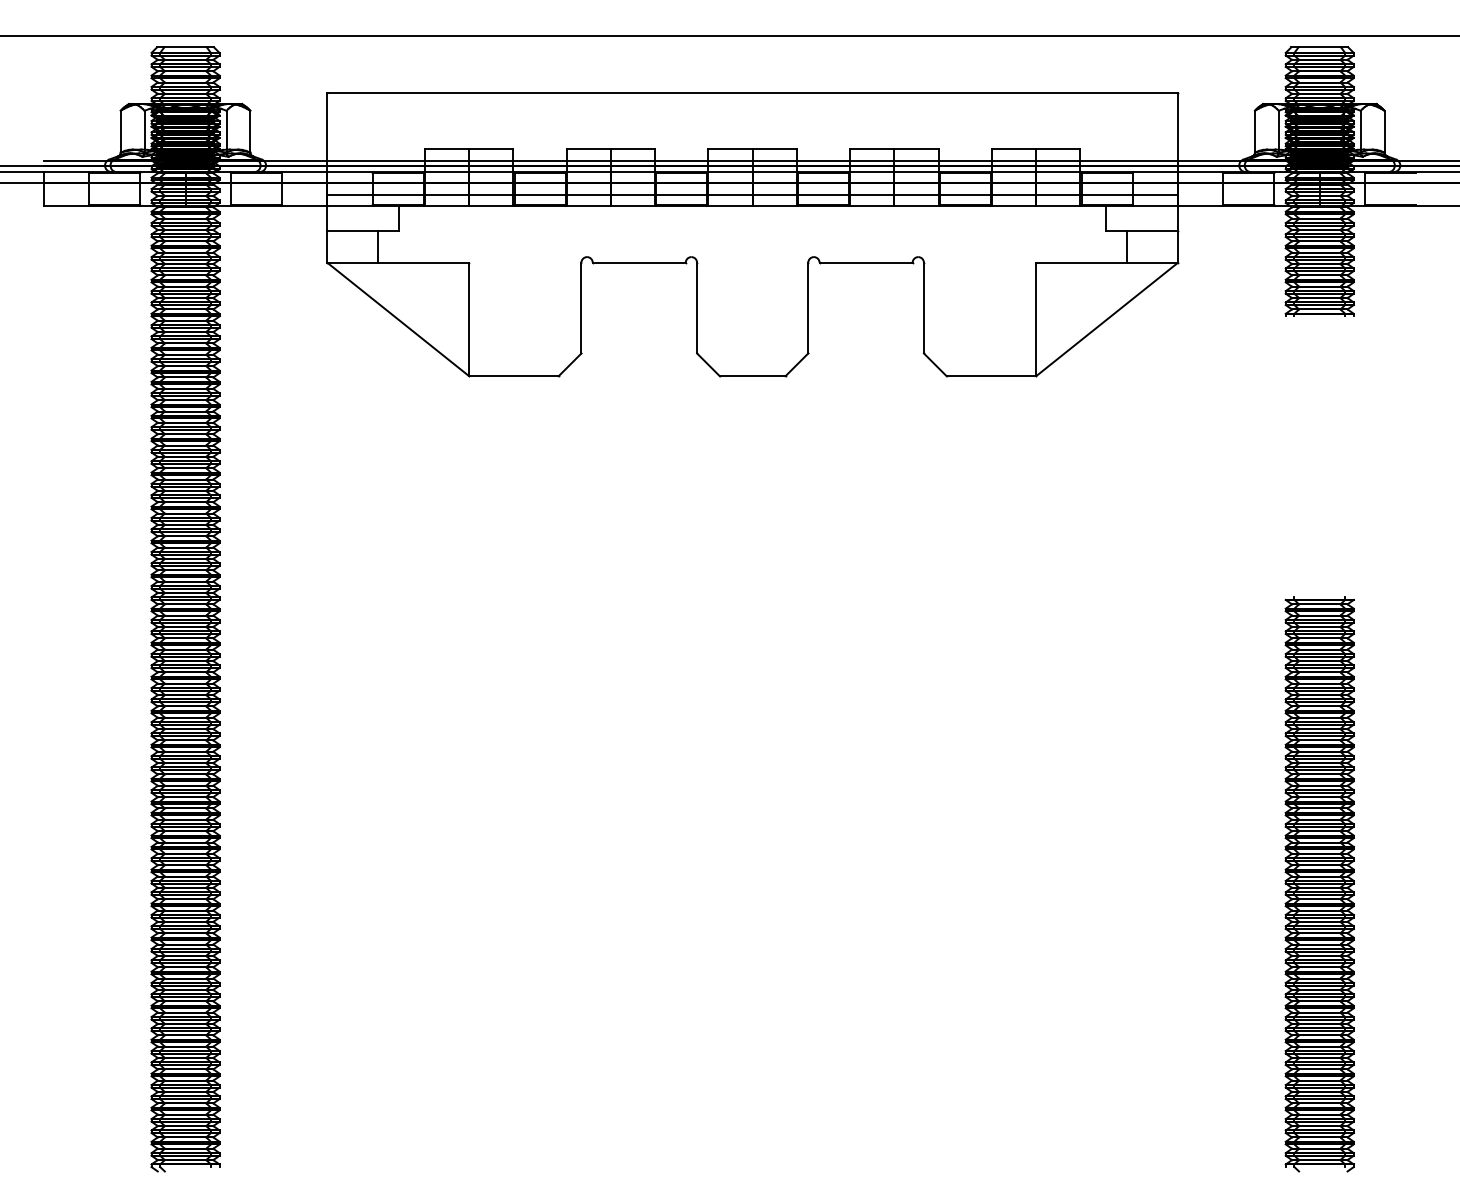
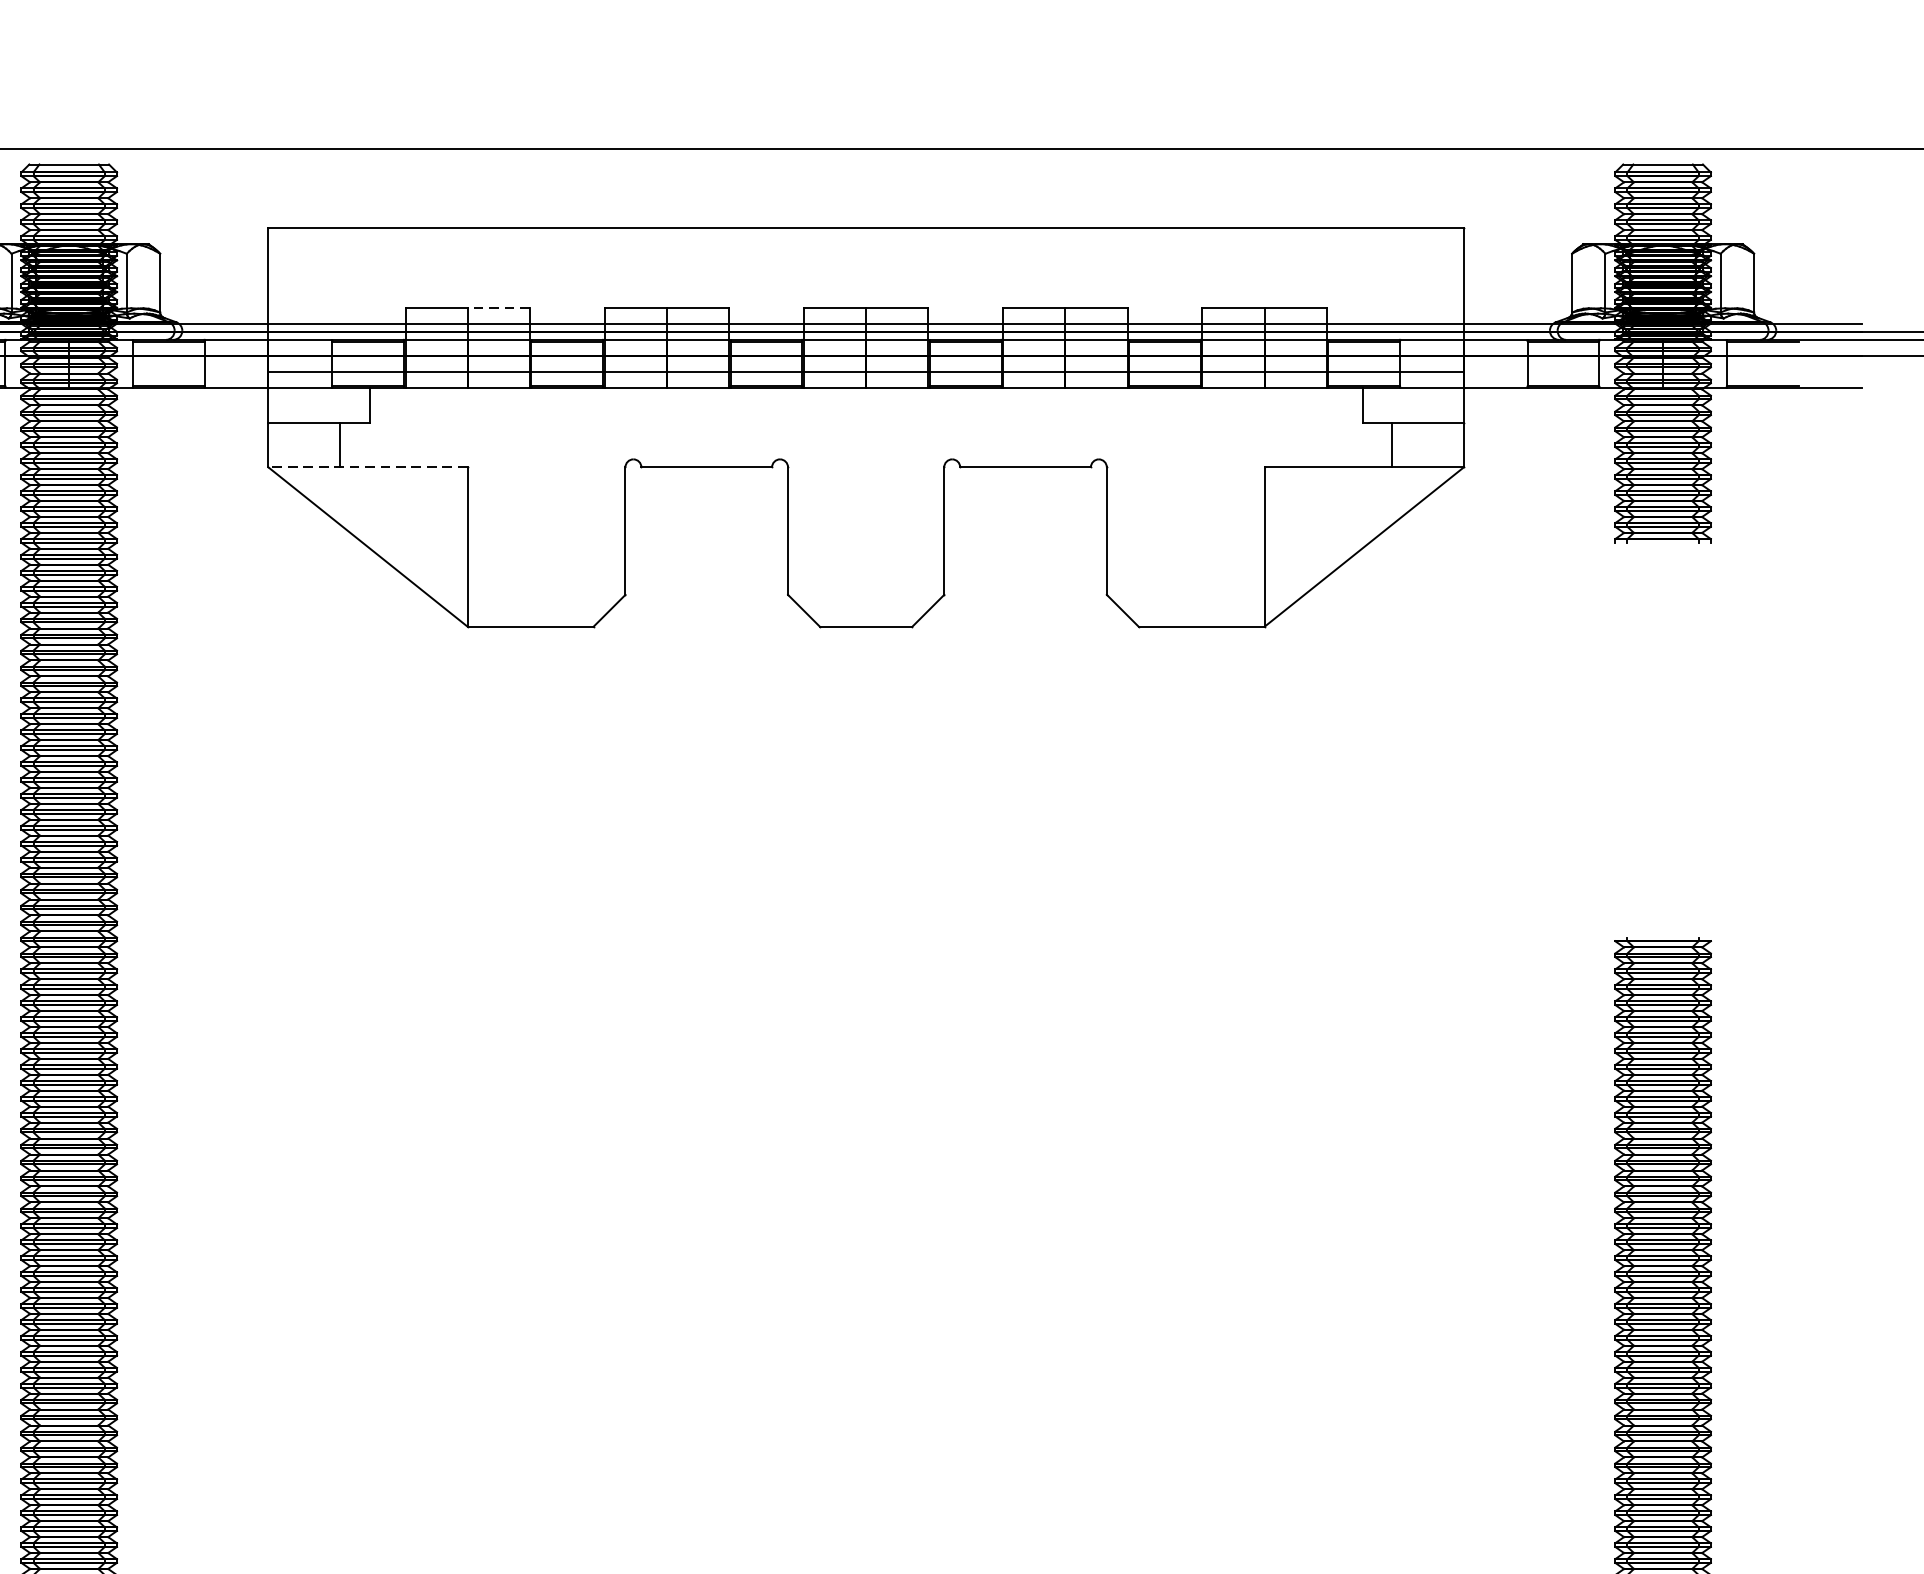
line: (490, 149) -> (497, 308), solid -> dashed
line: (398, 262) -> (368, 466), solid -> dashed

